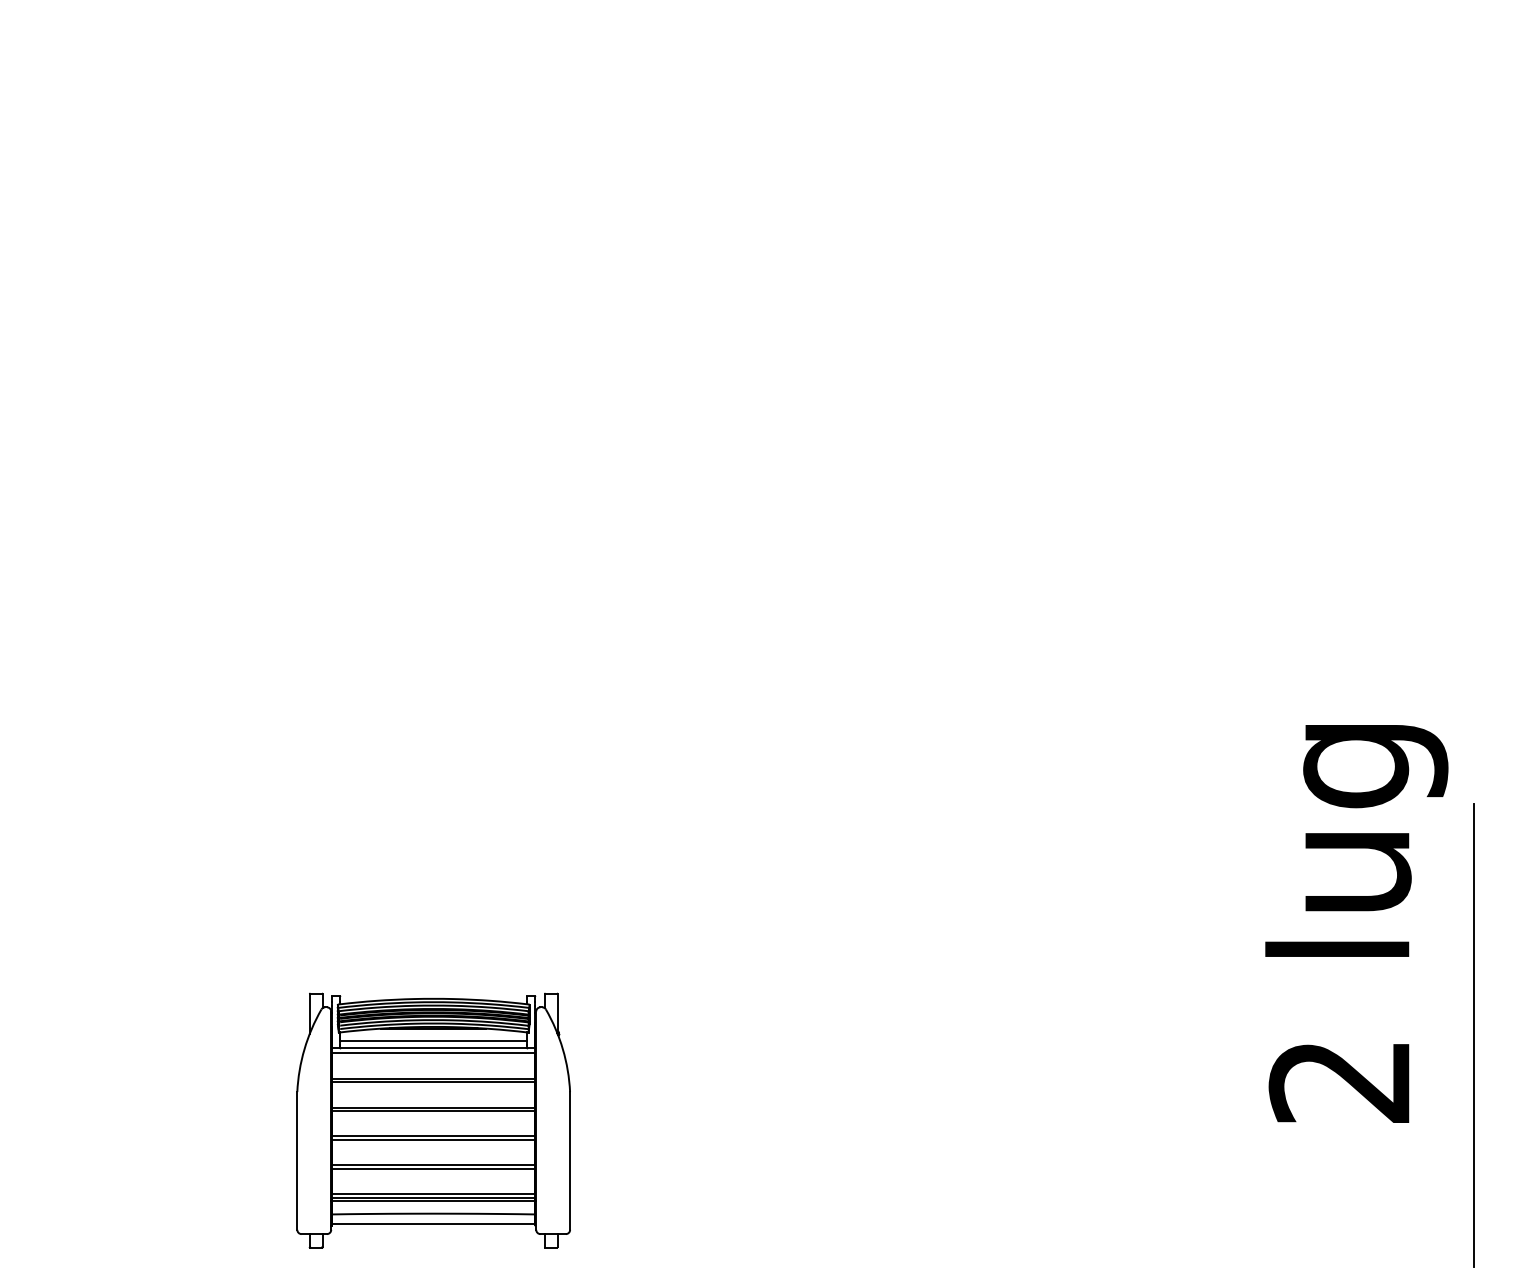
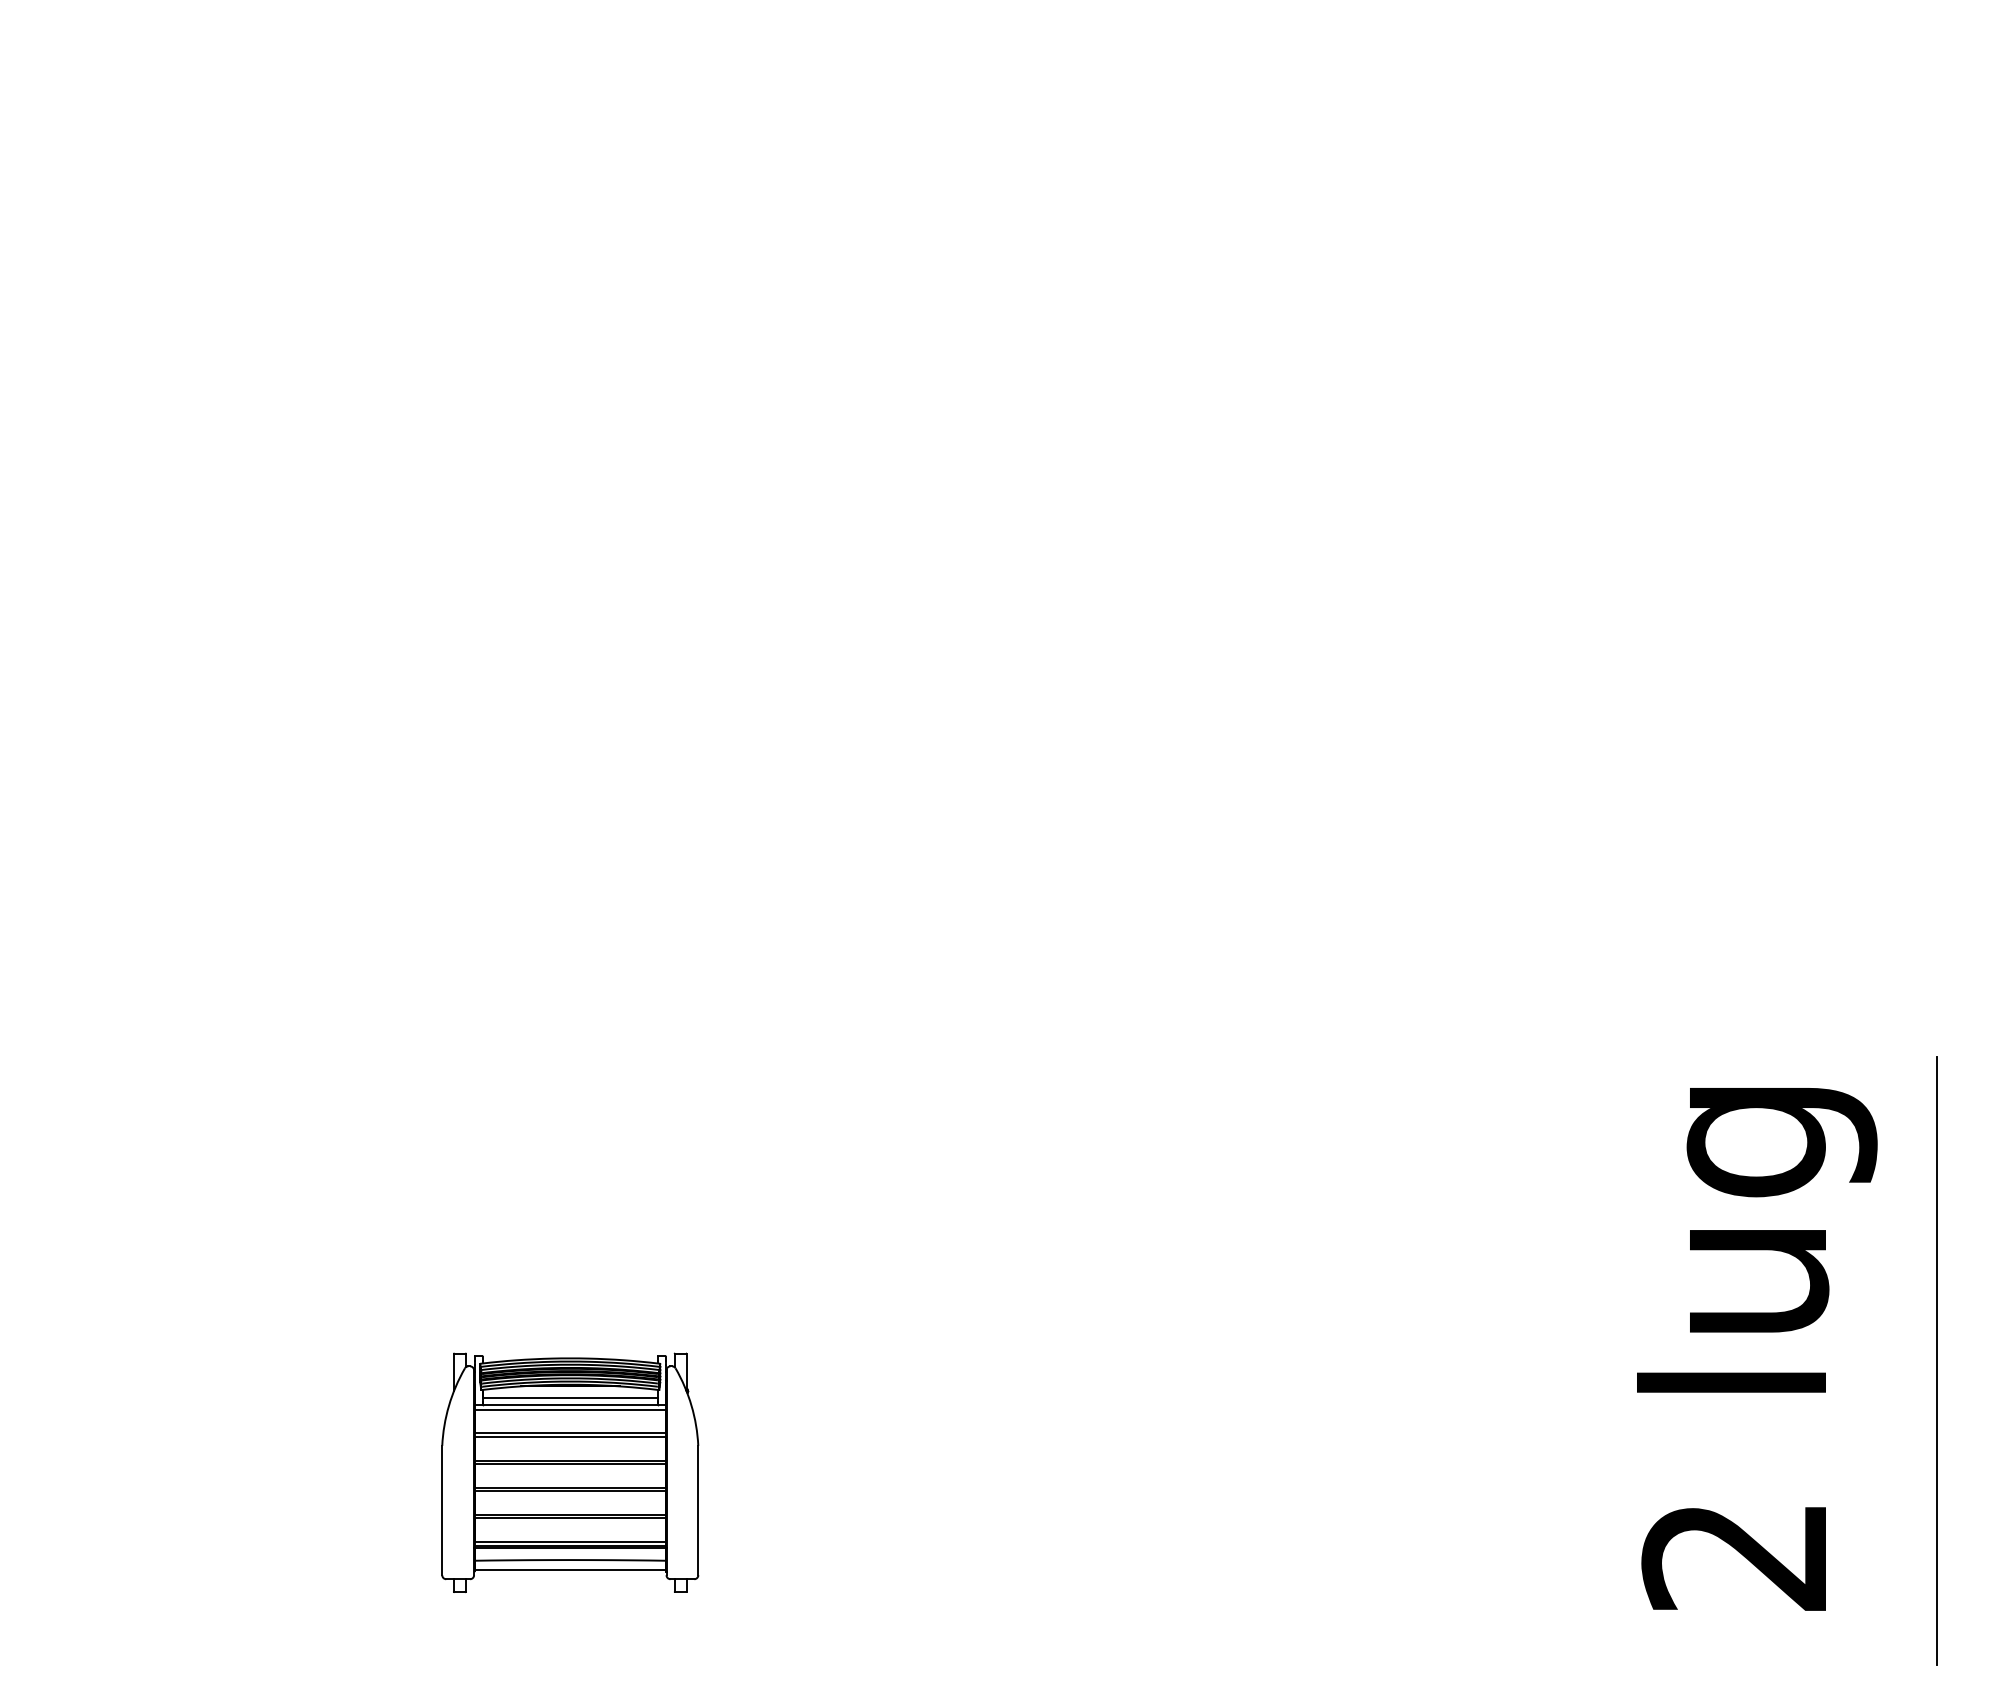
text: (1357, 924) -> (1757, 1349), moved
part: (433, 1120) -> (570, 1472), size x0.71

